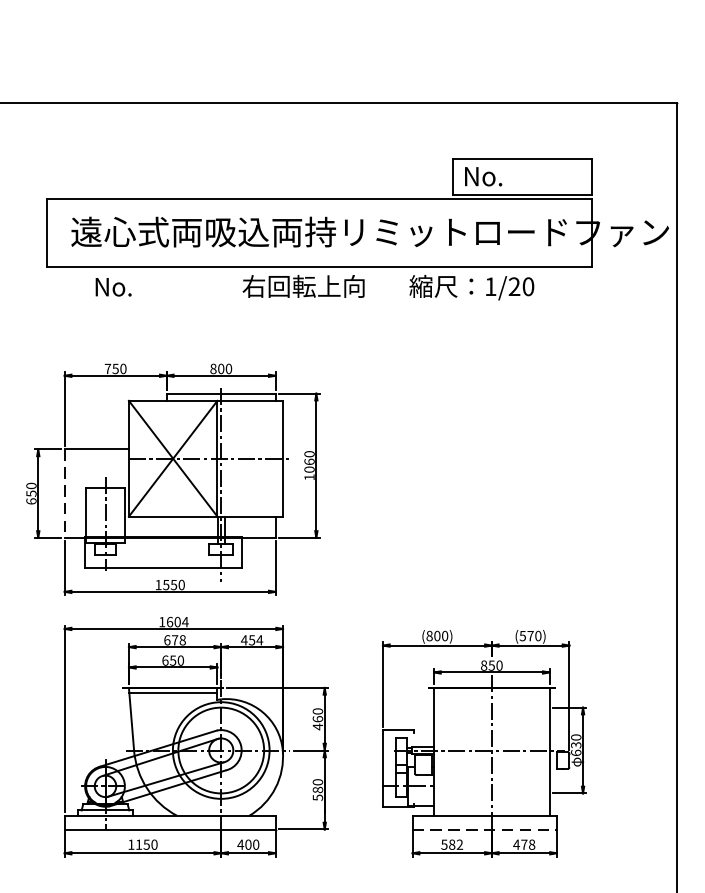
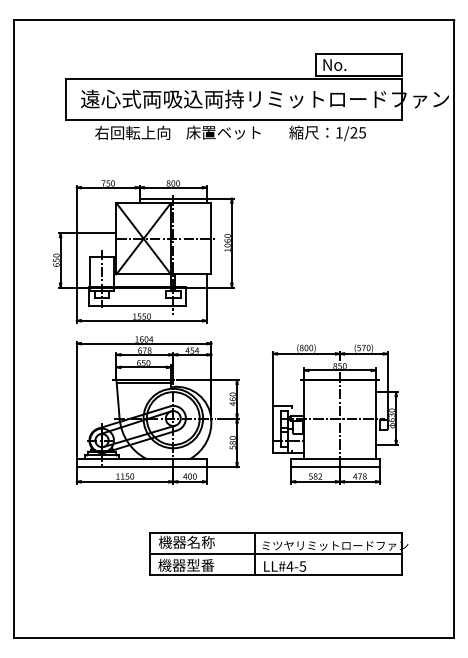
text: (154, 286) -> (132, 132), No. -> 右回転上向
text: (302, 286) -> (223, 132), 右回転上向 -> 床置ベット
text: (528, 286) -> (362, 132), 1/20 -> 1/25
line: (64, 493) -> (76, 260), dashed -> solid
line: (486, 830) -> (336, 467), dashed -> solid

